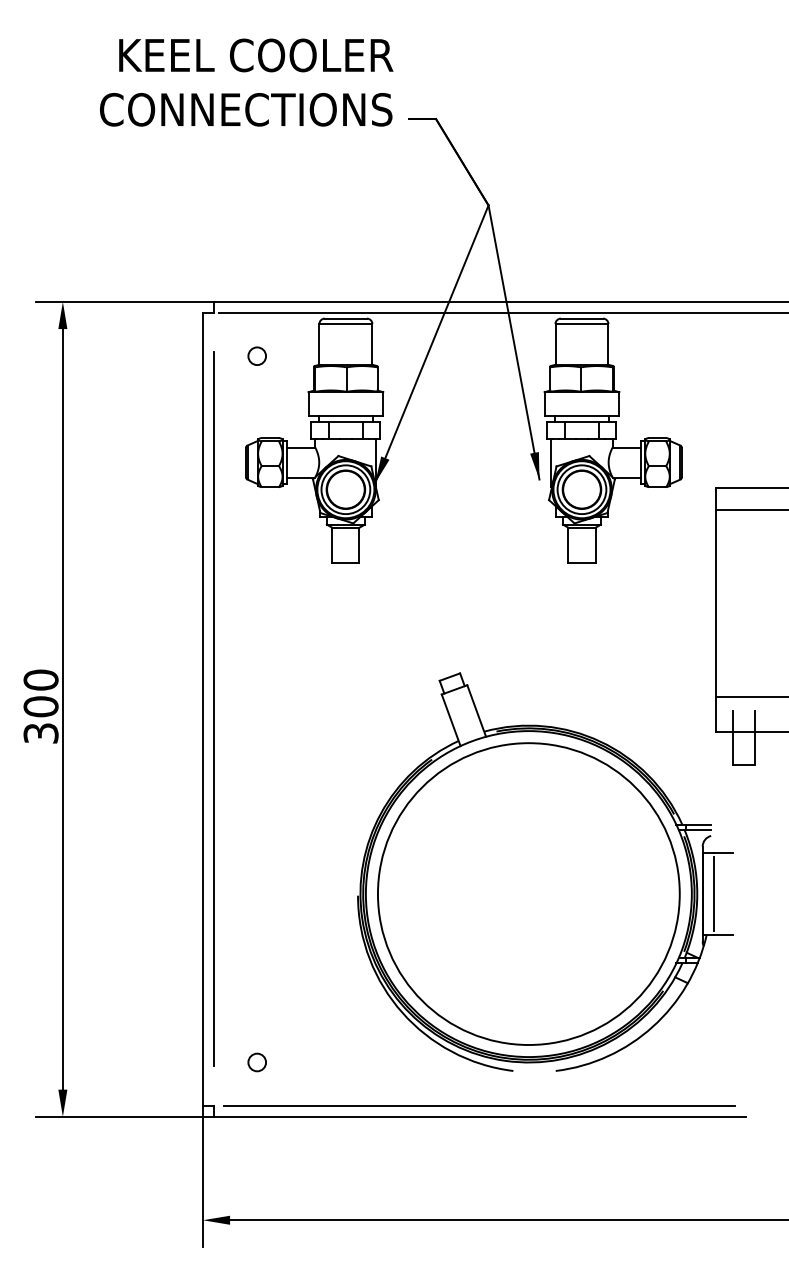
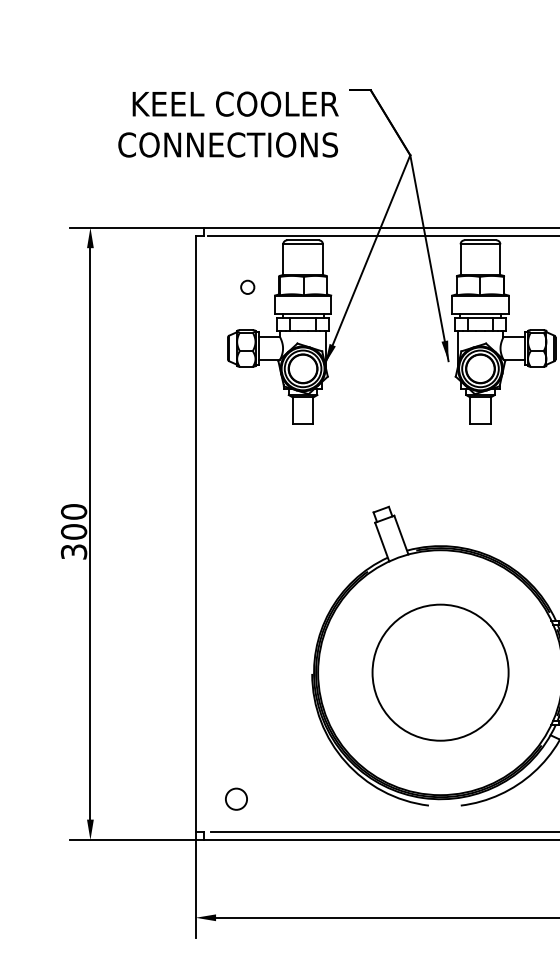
text: (246, 82) -> (228, 124), moved
circle: (256, 355) -> (247, 286), moved
line: (213, 709) -> (203, 534), removed
circle: (528, 893) -> (440, 672), size x0.6
circle: (257, 1062) -> (236, 799), size x1.6

